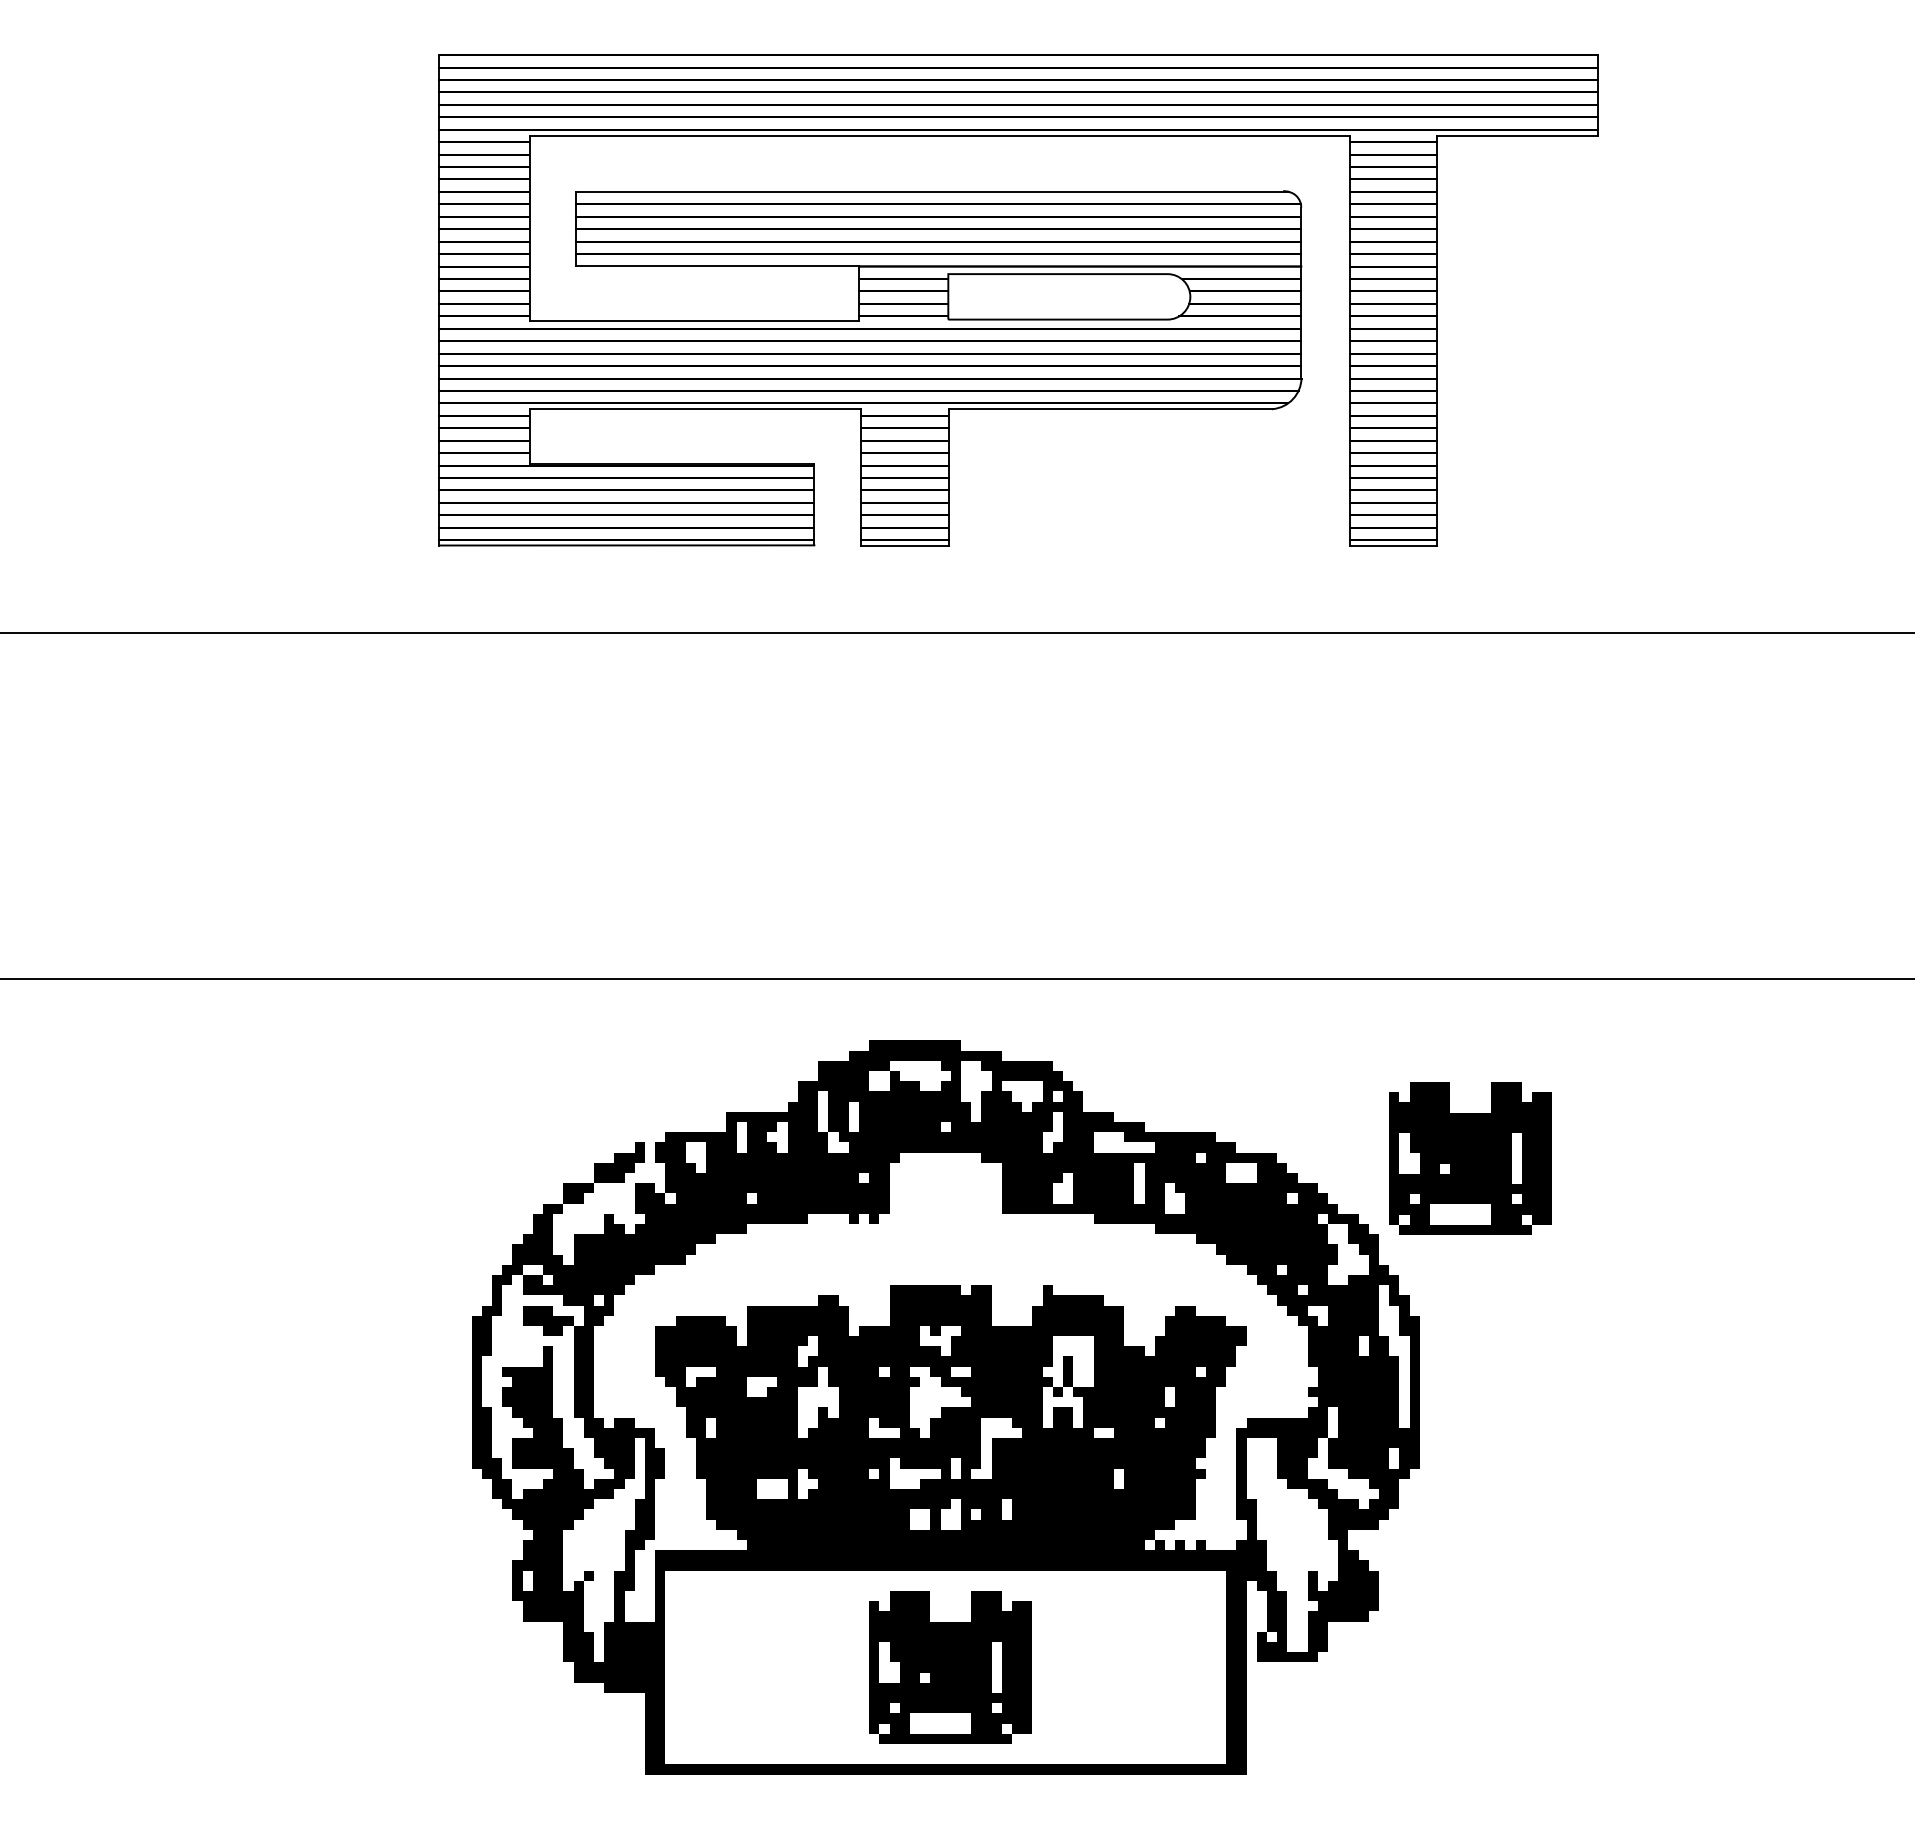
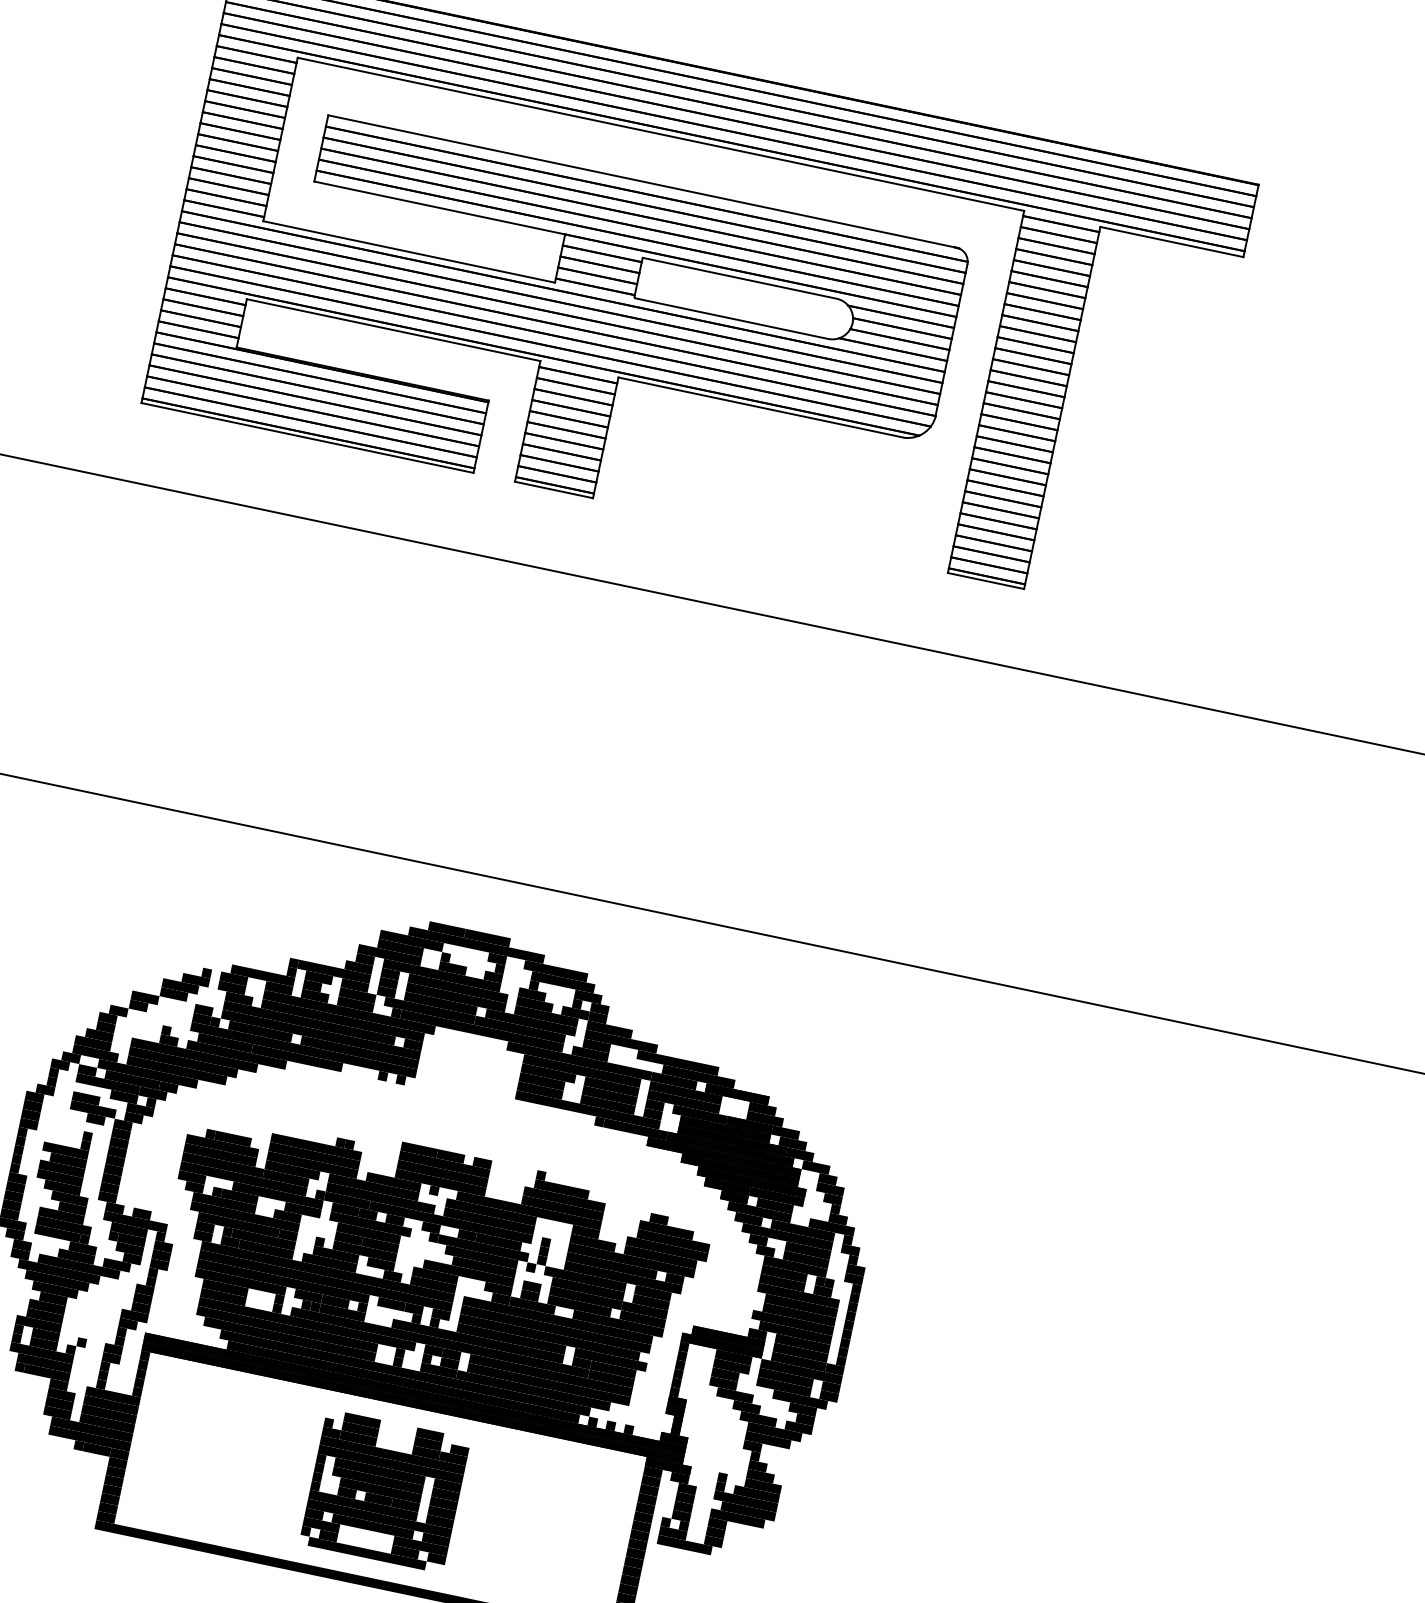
part: (1470, 1158) -> (939, 1137), removed

